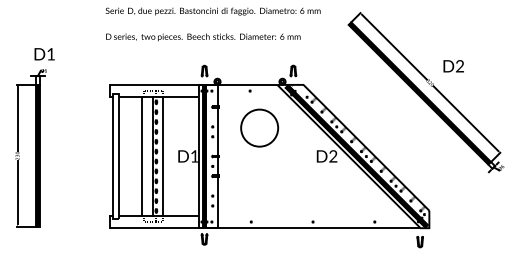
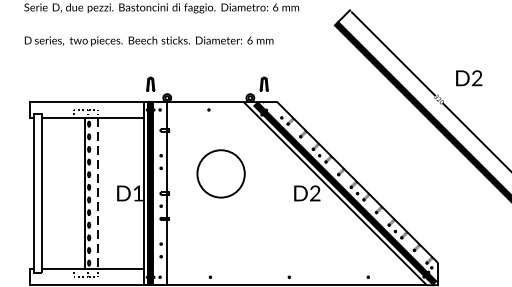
circle: (259, 127) -> (220, 173), moved
line: (141, 156) -> (70, 193), removed
line: (163, 157) -> (98, 194), solid -> dashed

